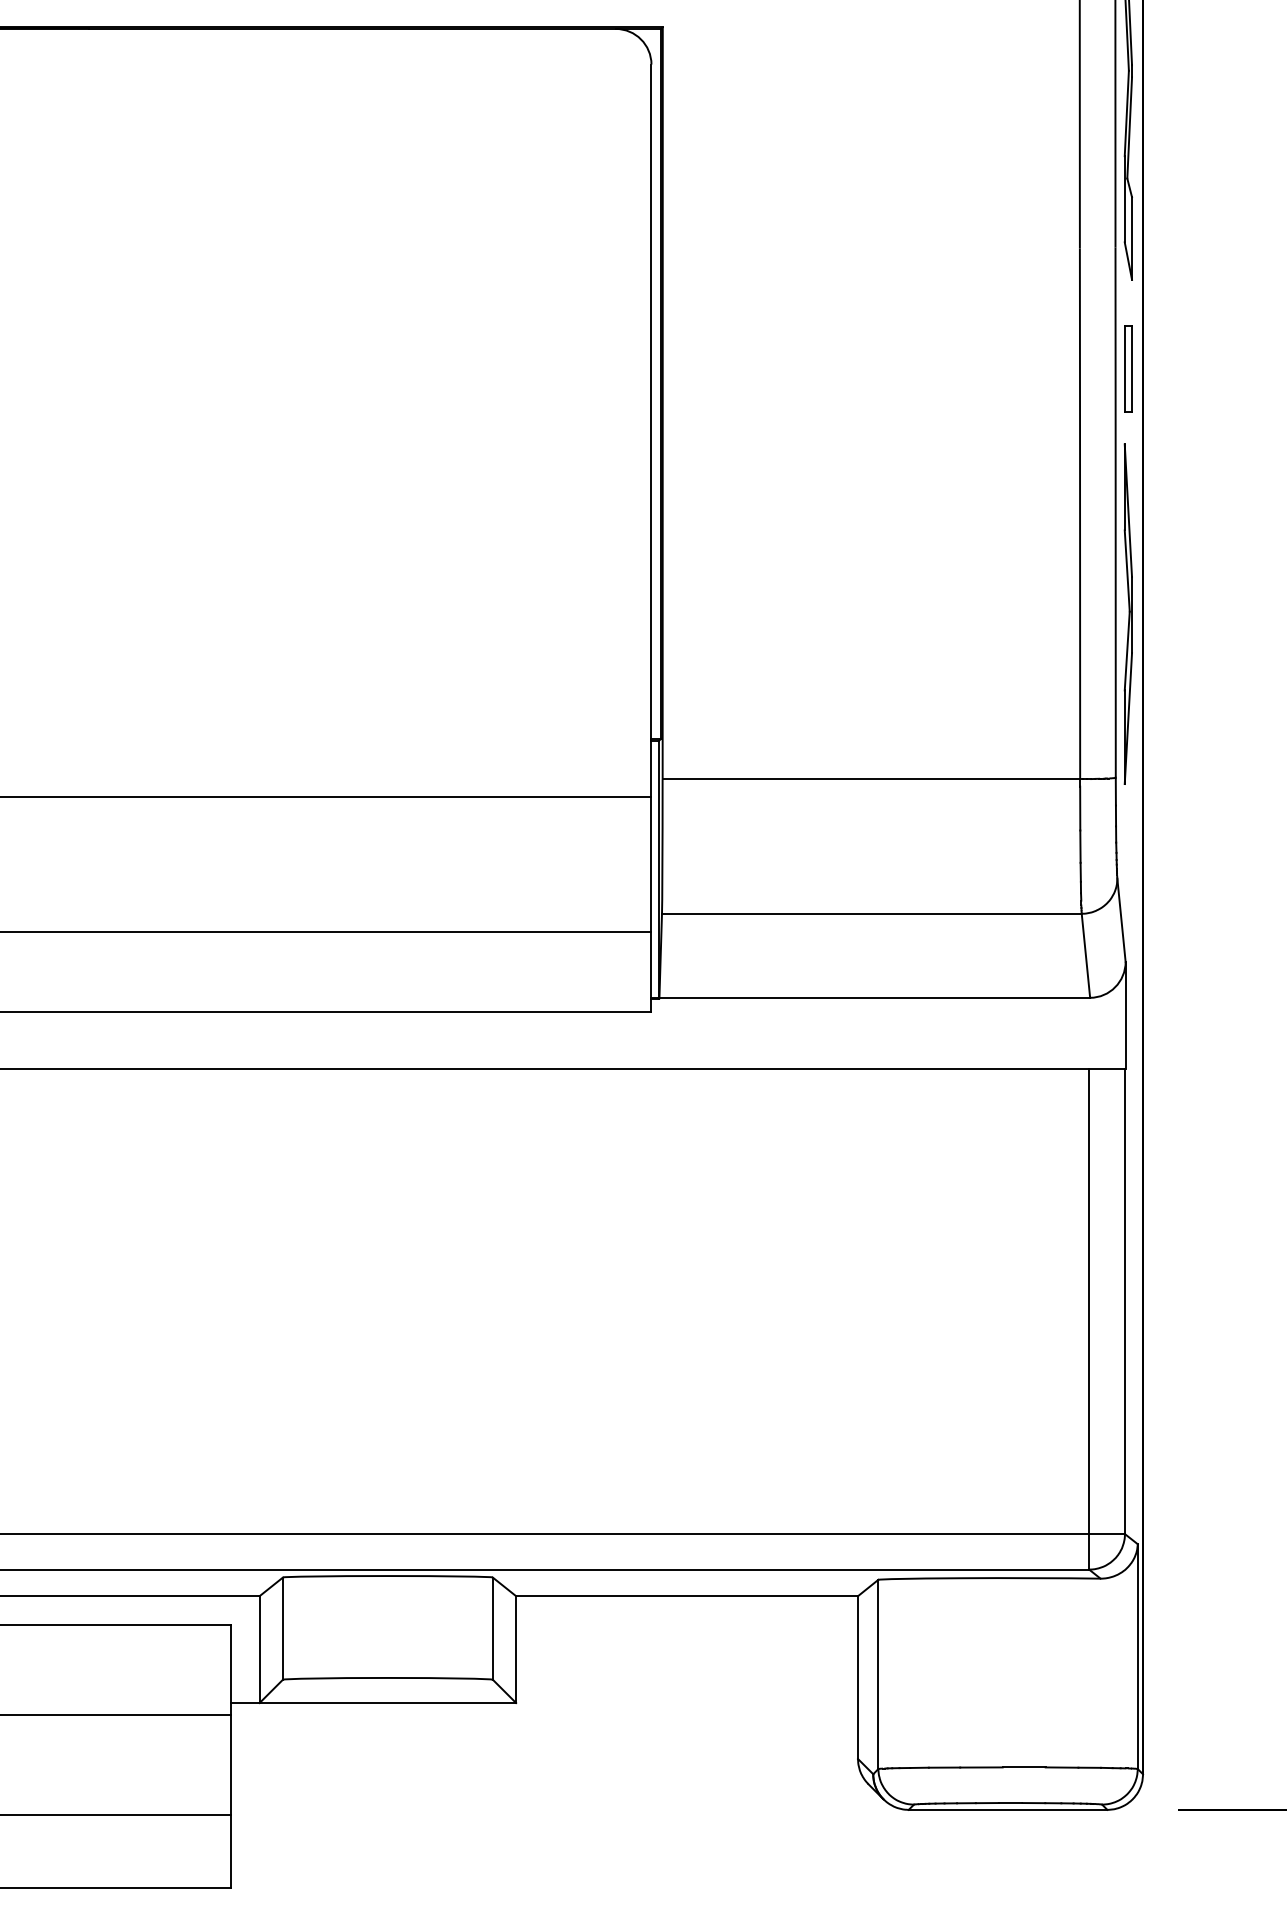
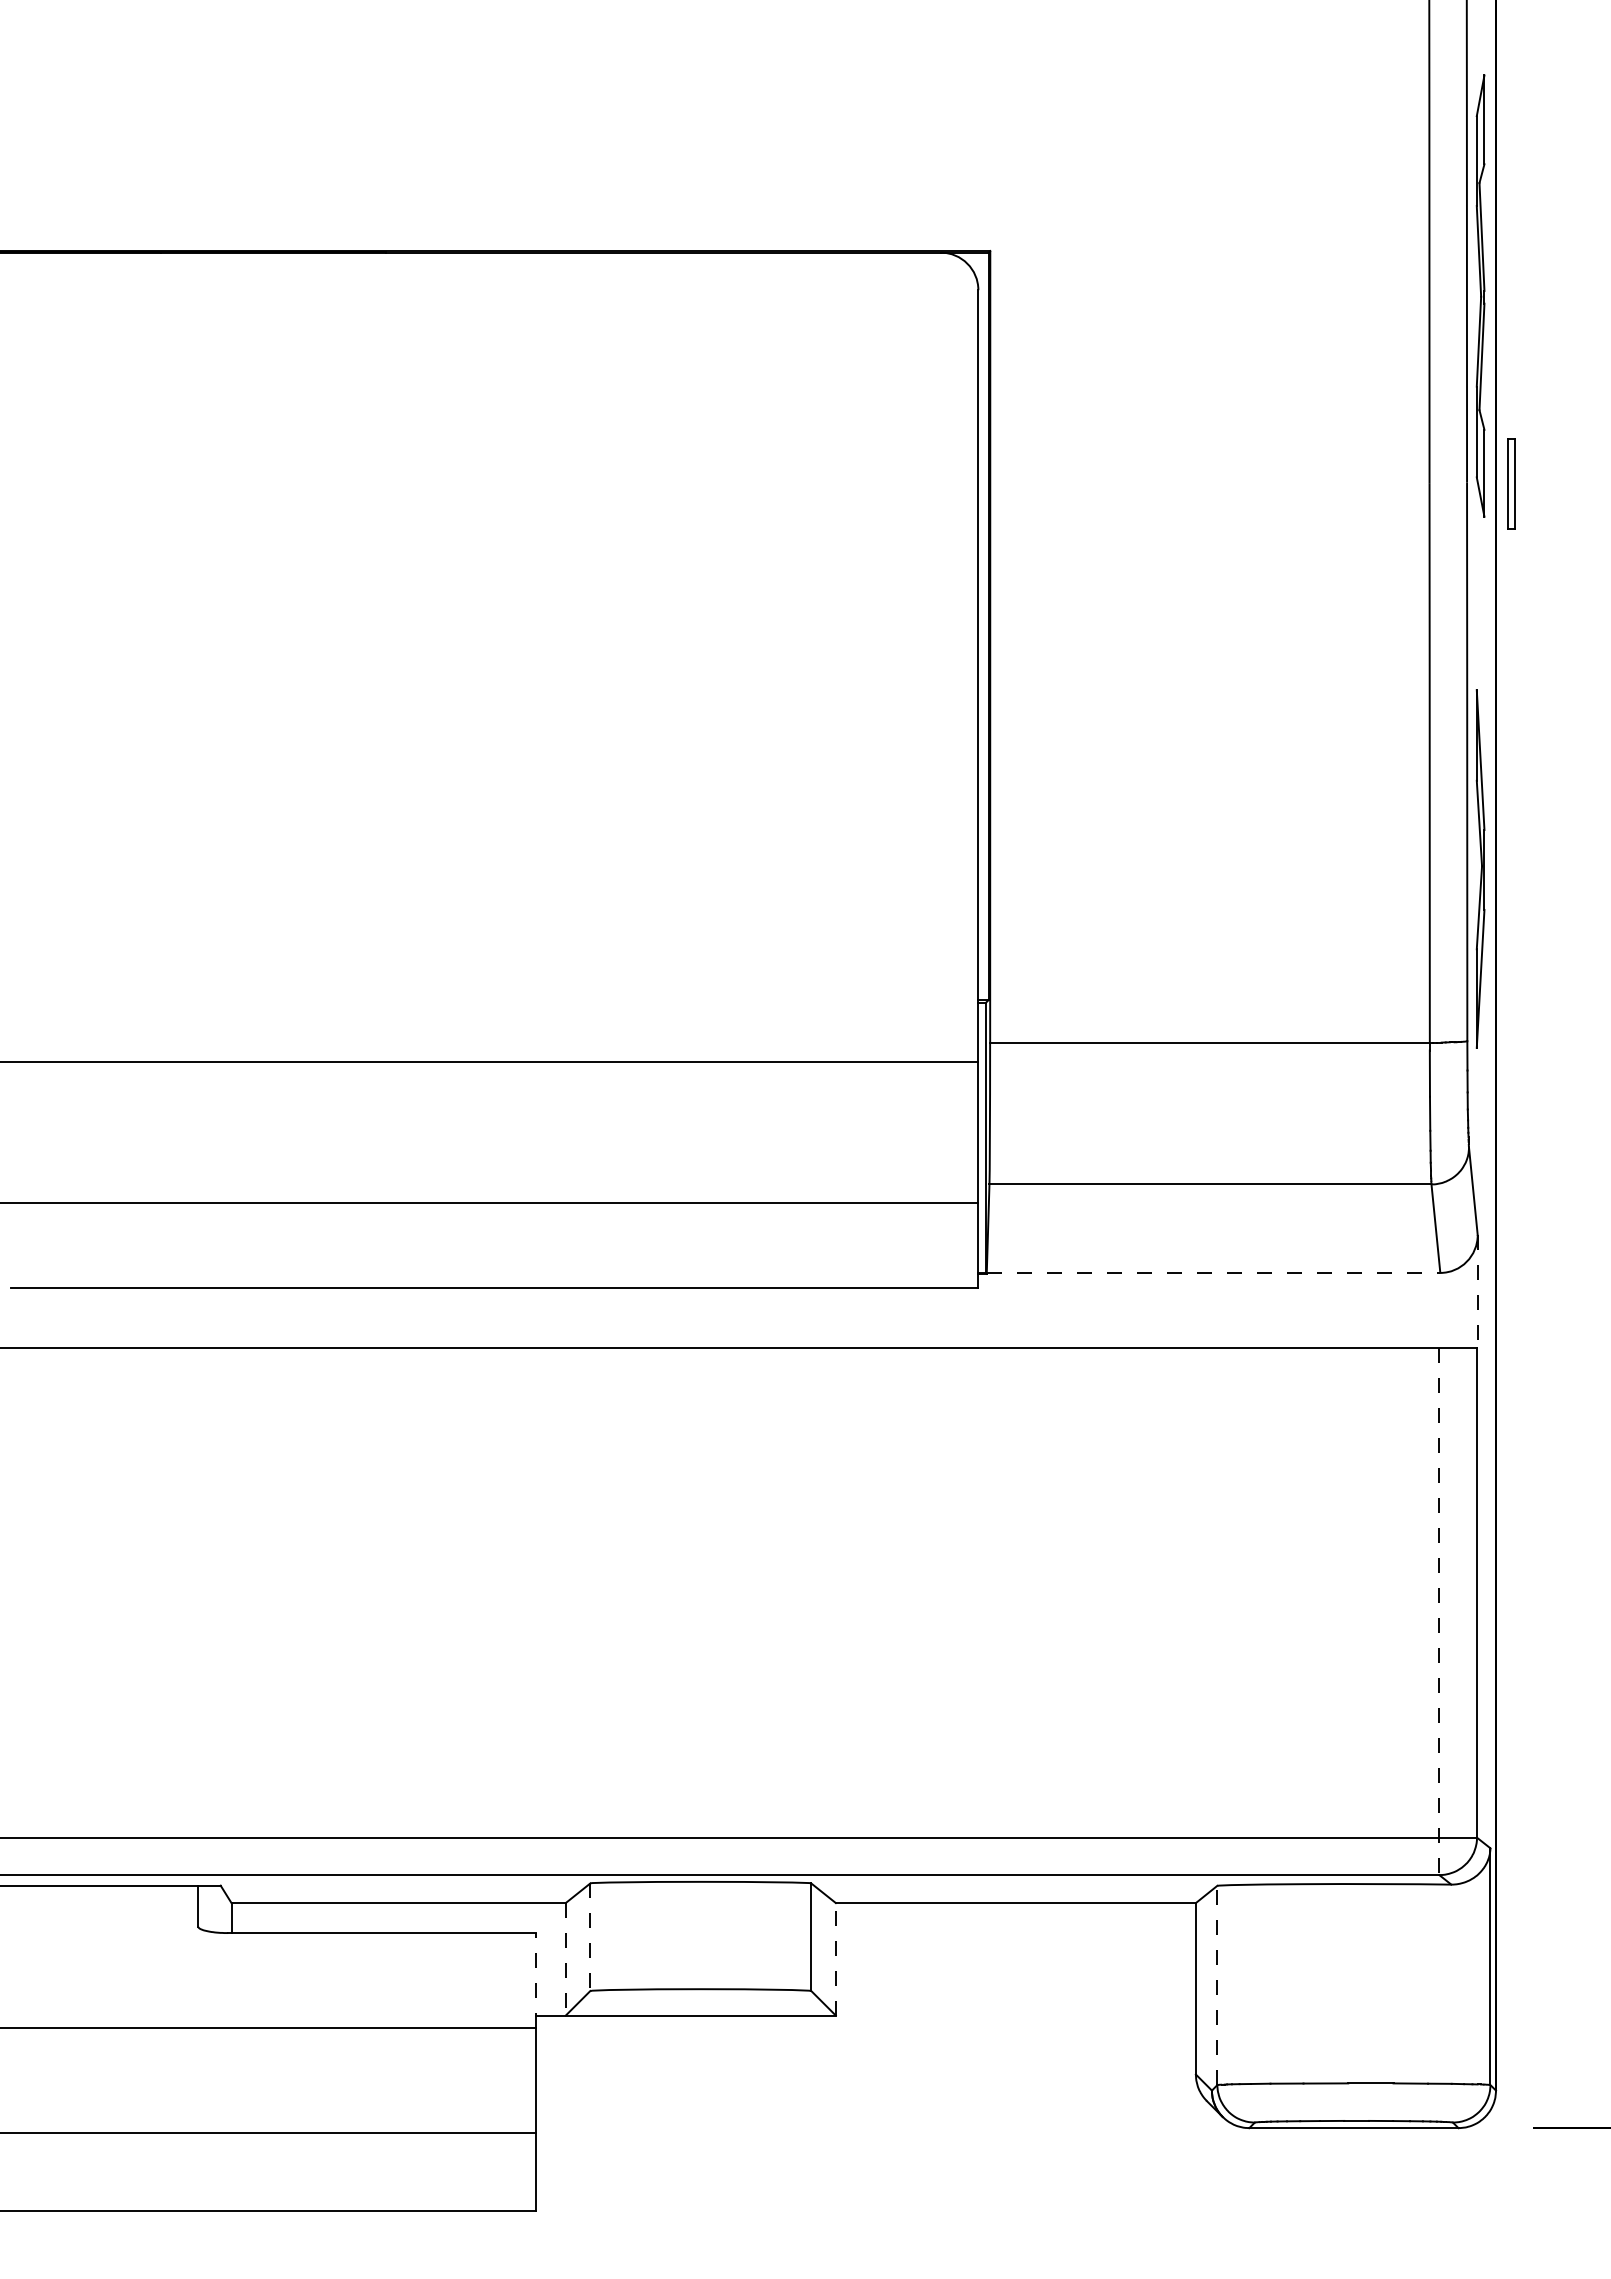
part: (1128, 368) -> (1511, 483), moved
line: (874, 997) -> (1213, 1272), solid -> dashed
line: (1125, 1015) -> (1477, 1291), solid -> dashed
line: (1089, 1319) -> (1439, 1611), solid -> dashed
line: (283, 1628) -> (590, 1937), solid -> dashed
line: (515, 1648) -> (835, 1958), solid -> dashed
line: (259, 1649) -> (565, 1959), solid -> dashed
line: (230, 1669) -> (535, 1980), solid -> dashed
line: (878, 1674) -> (1217, 1985), solid -> dashed

